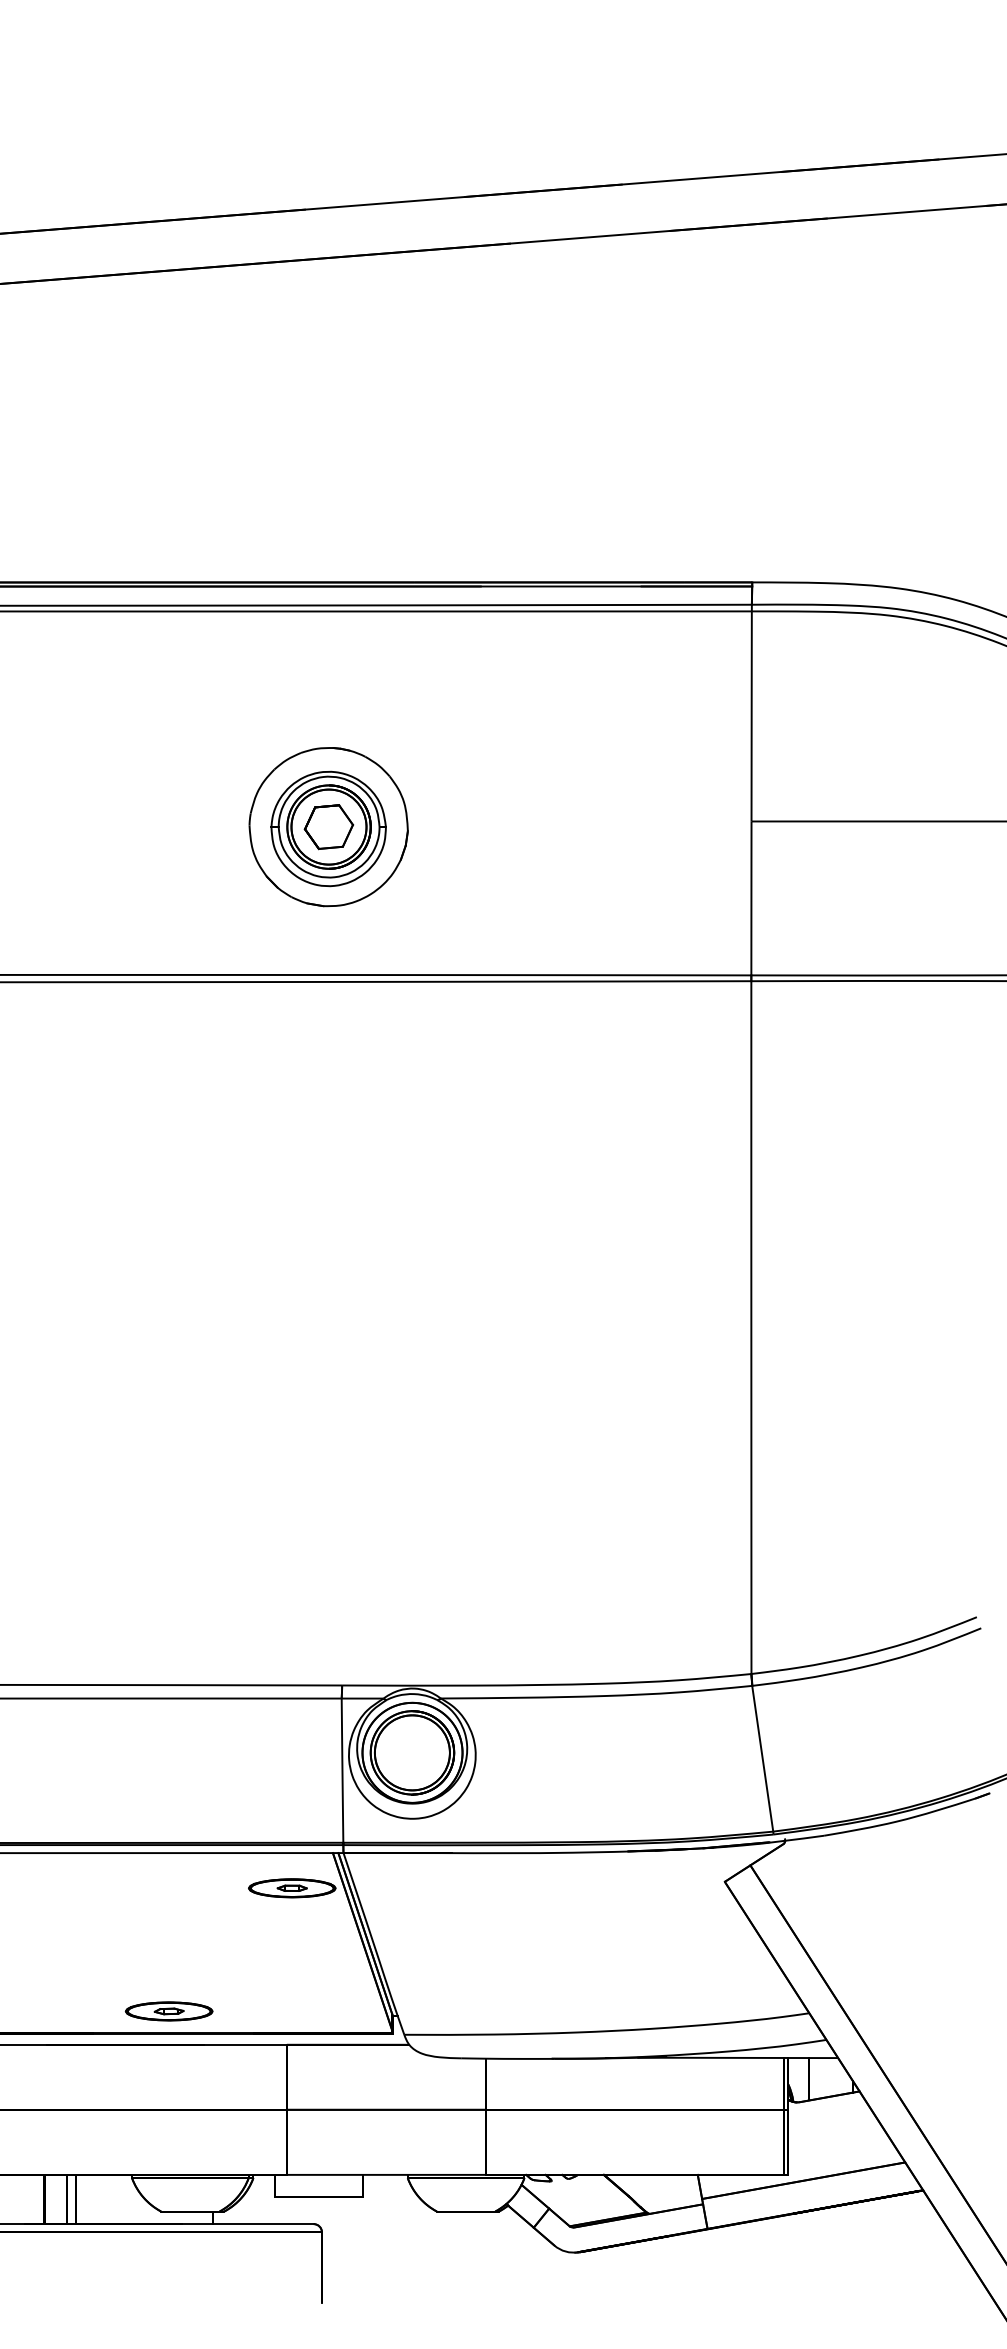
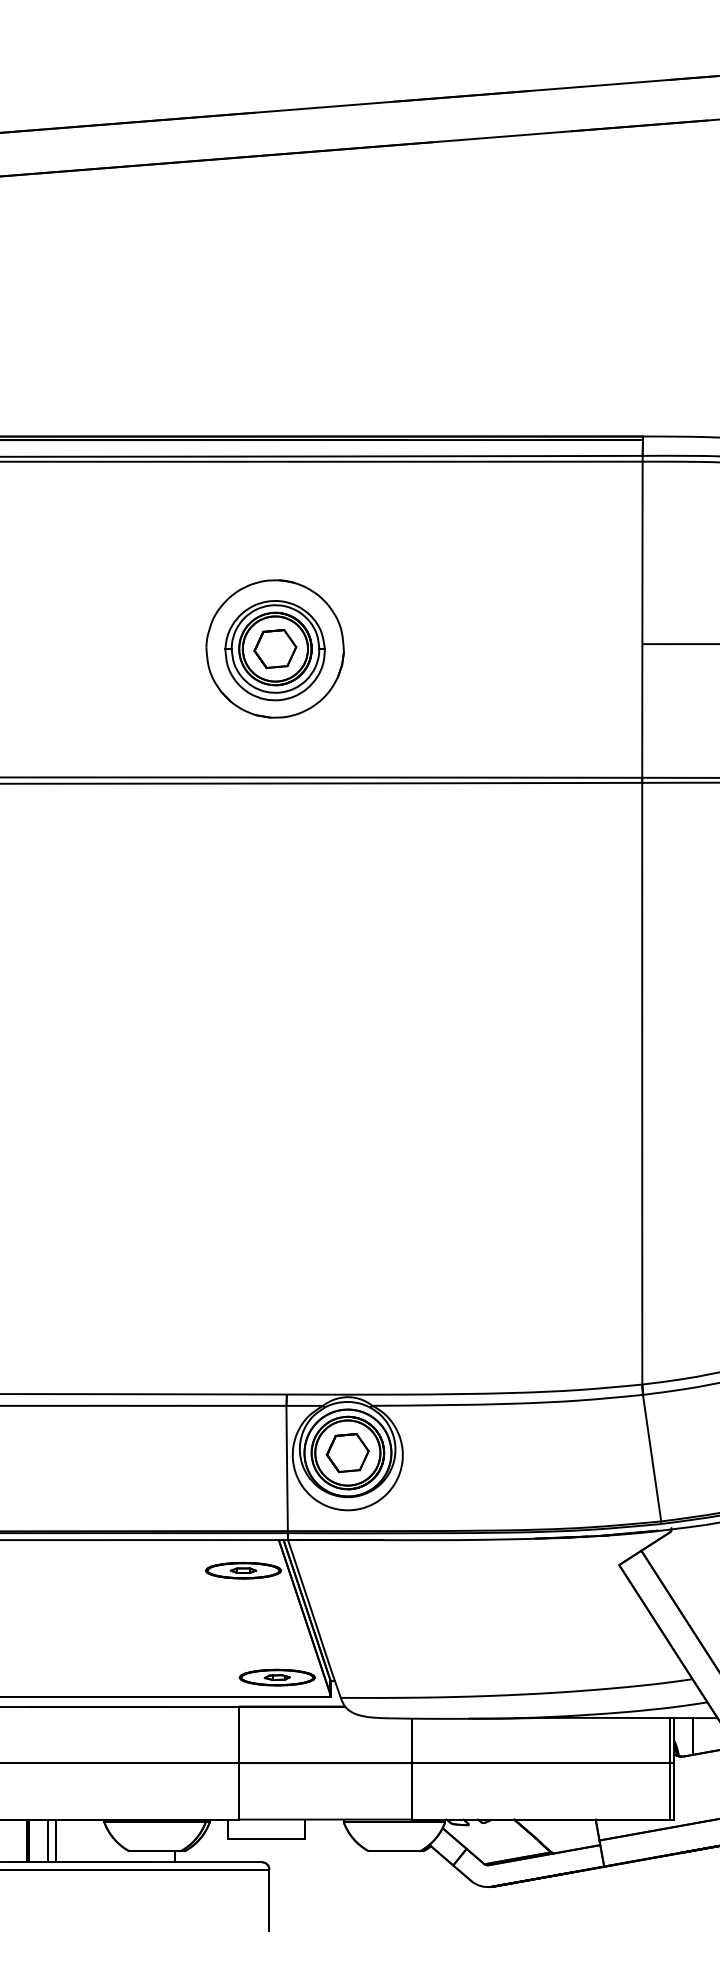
part: (412, 1752) -> (347, 1452), added
part: (168, 2011) -> (276, 1677), moved

